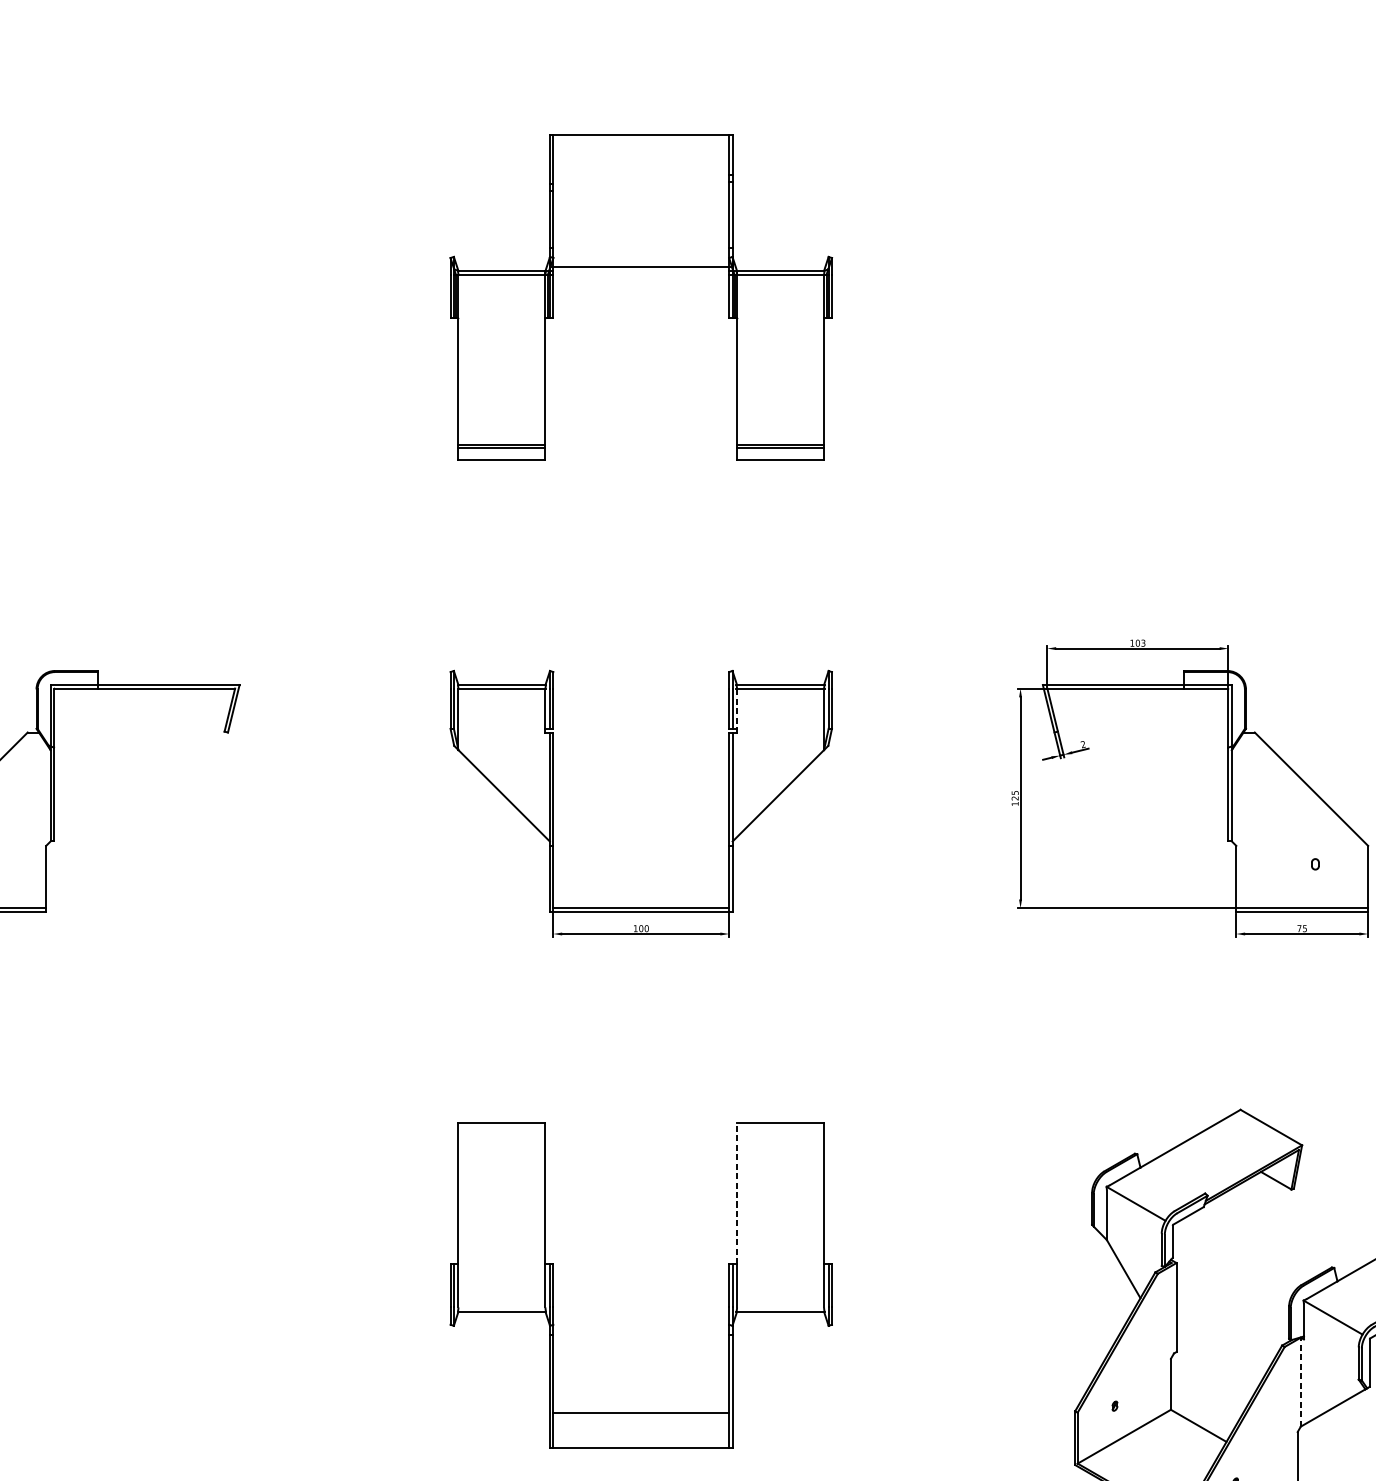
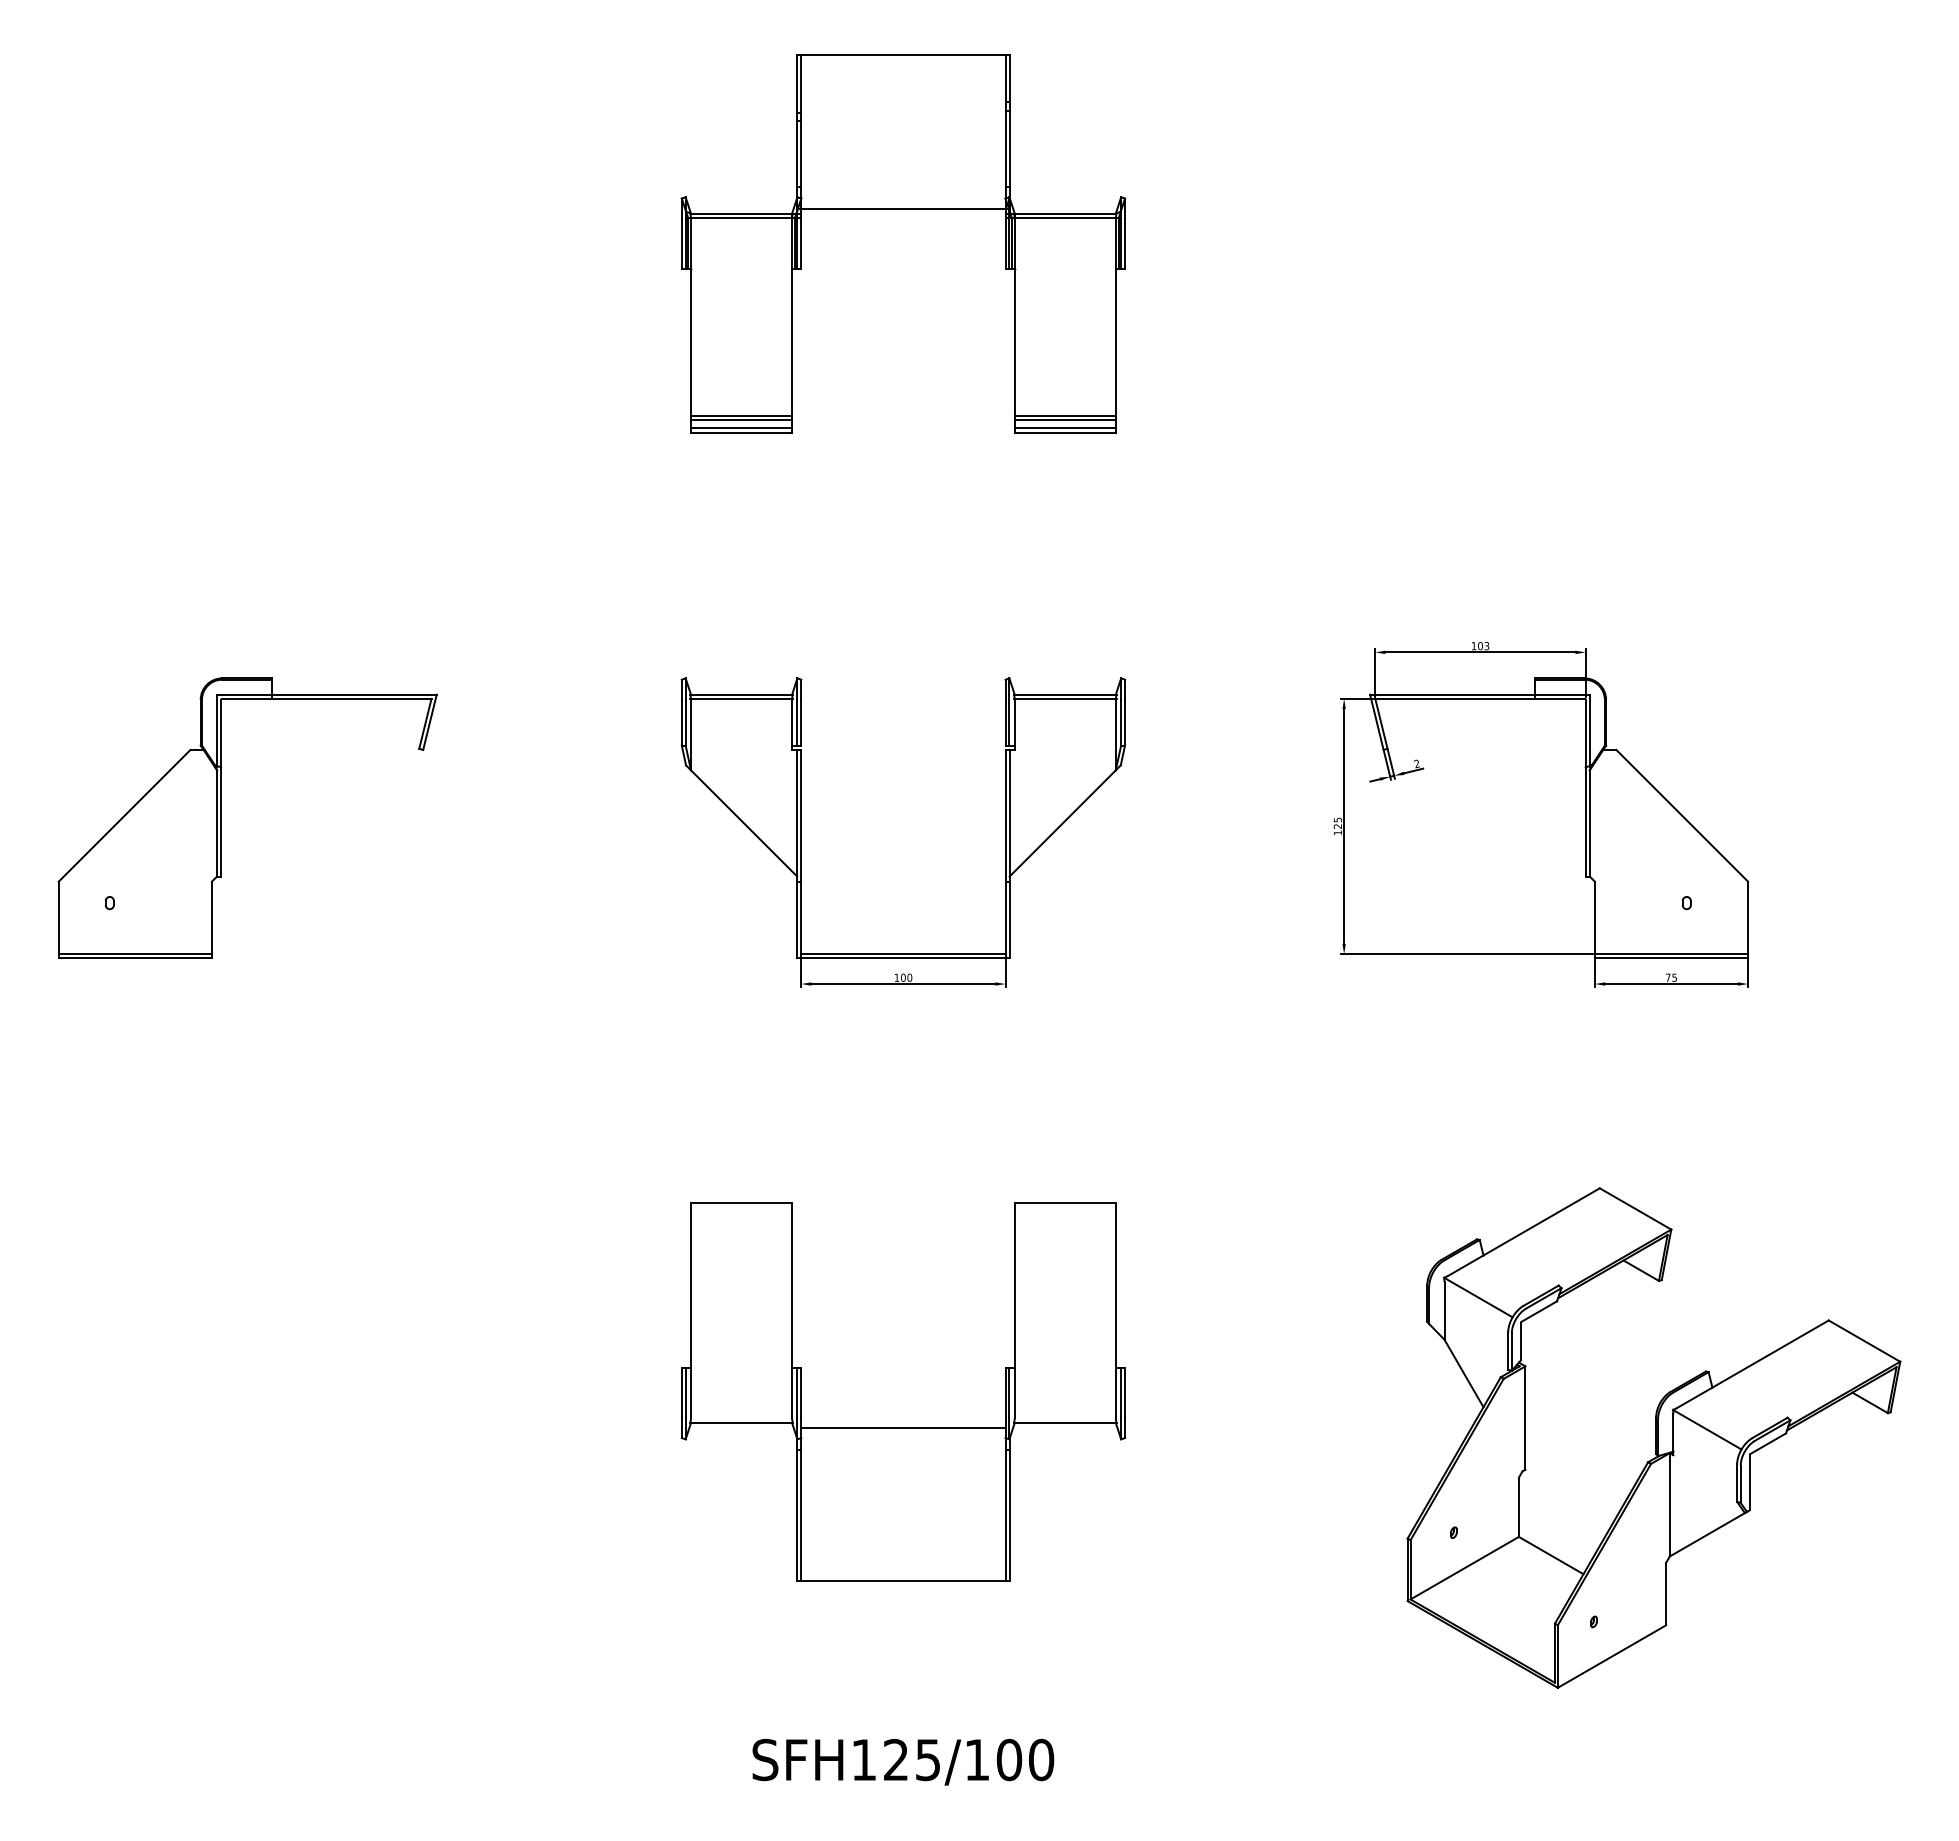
line: (501, 455) -> (741, 428), added
line: (779, 455) -> (1064, 428), added
line: (736, 708) -> (1014, 722), dashed -> solid
line: (736, 1193) -> (1014, 1285), dashed -> solid
line: (1300, 1381) -> (1669, 1504), dashed -> solid
line: (641, 1412) -> (903, 1428), moved

